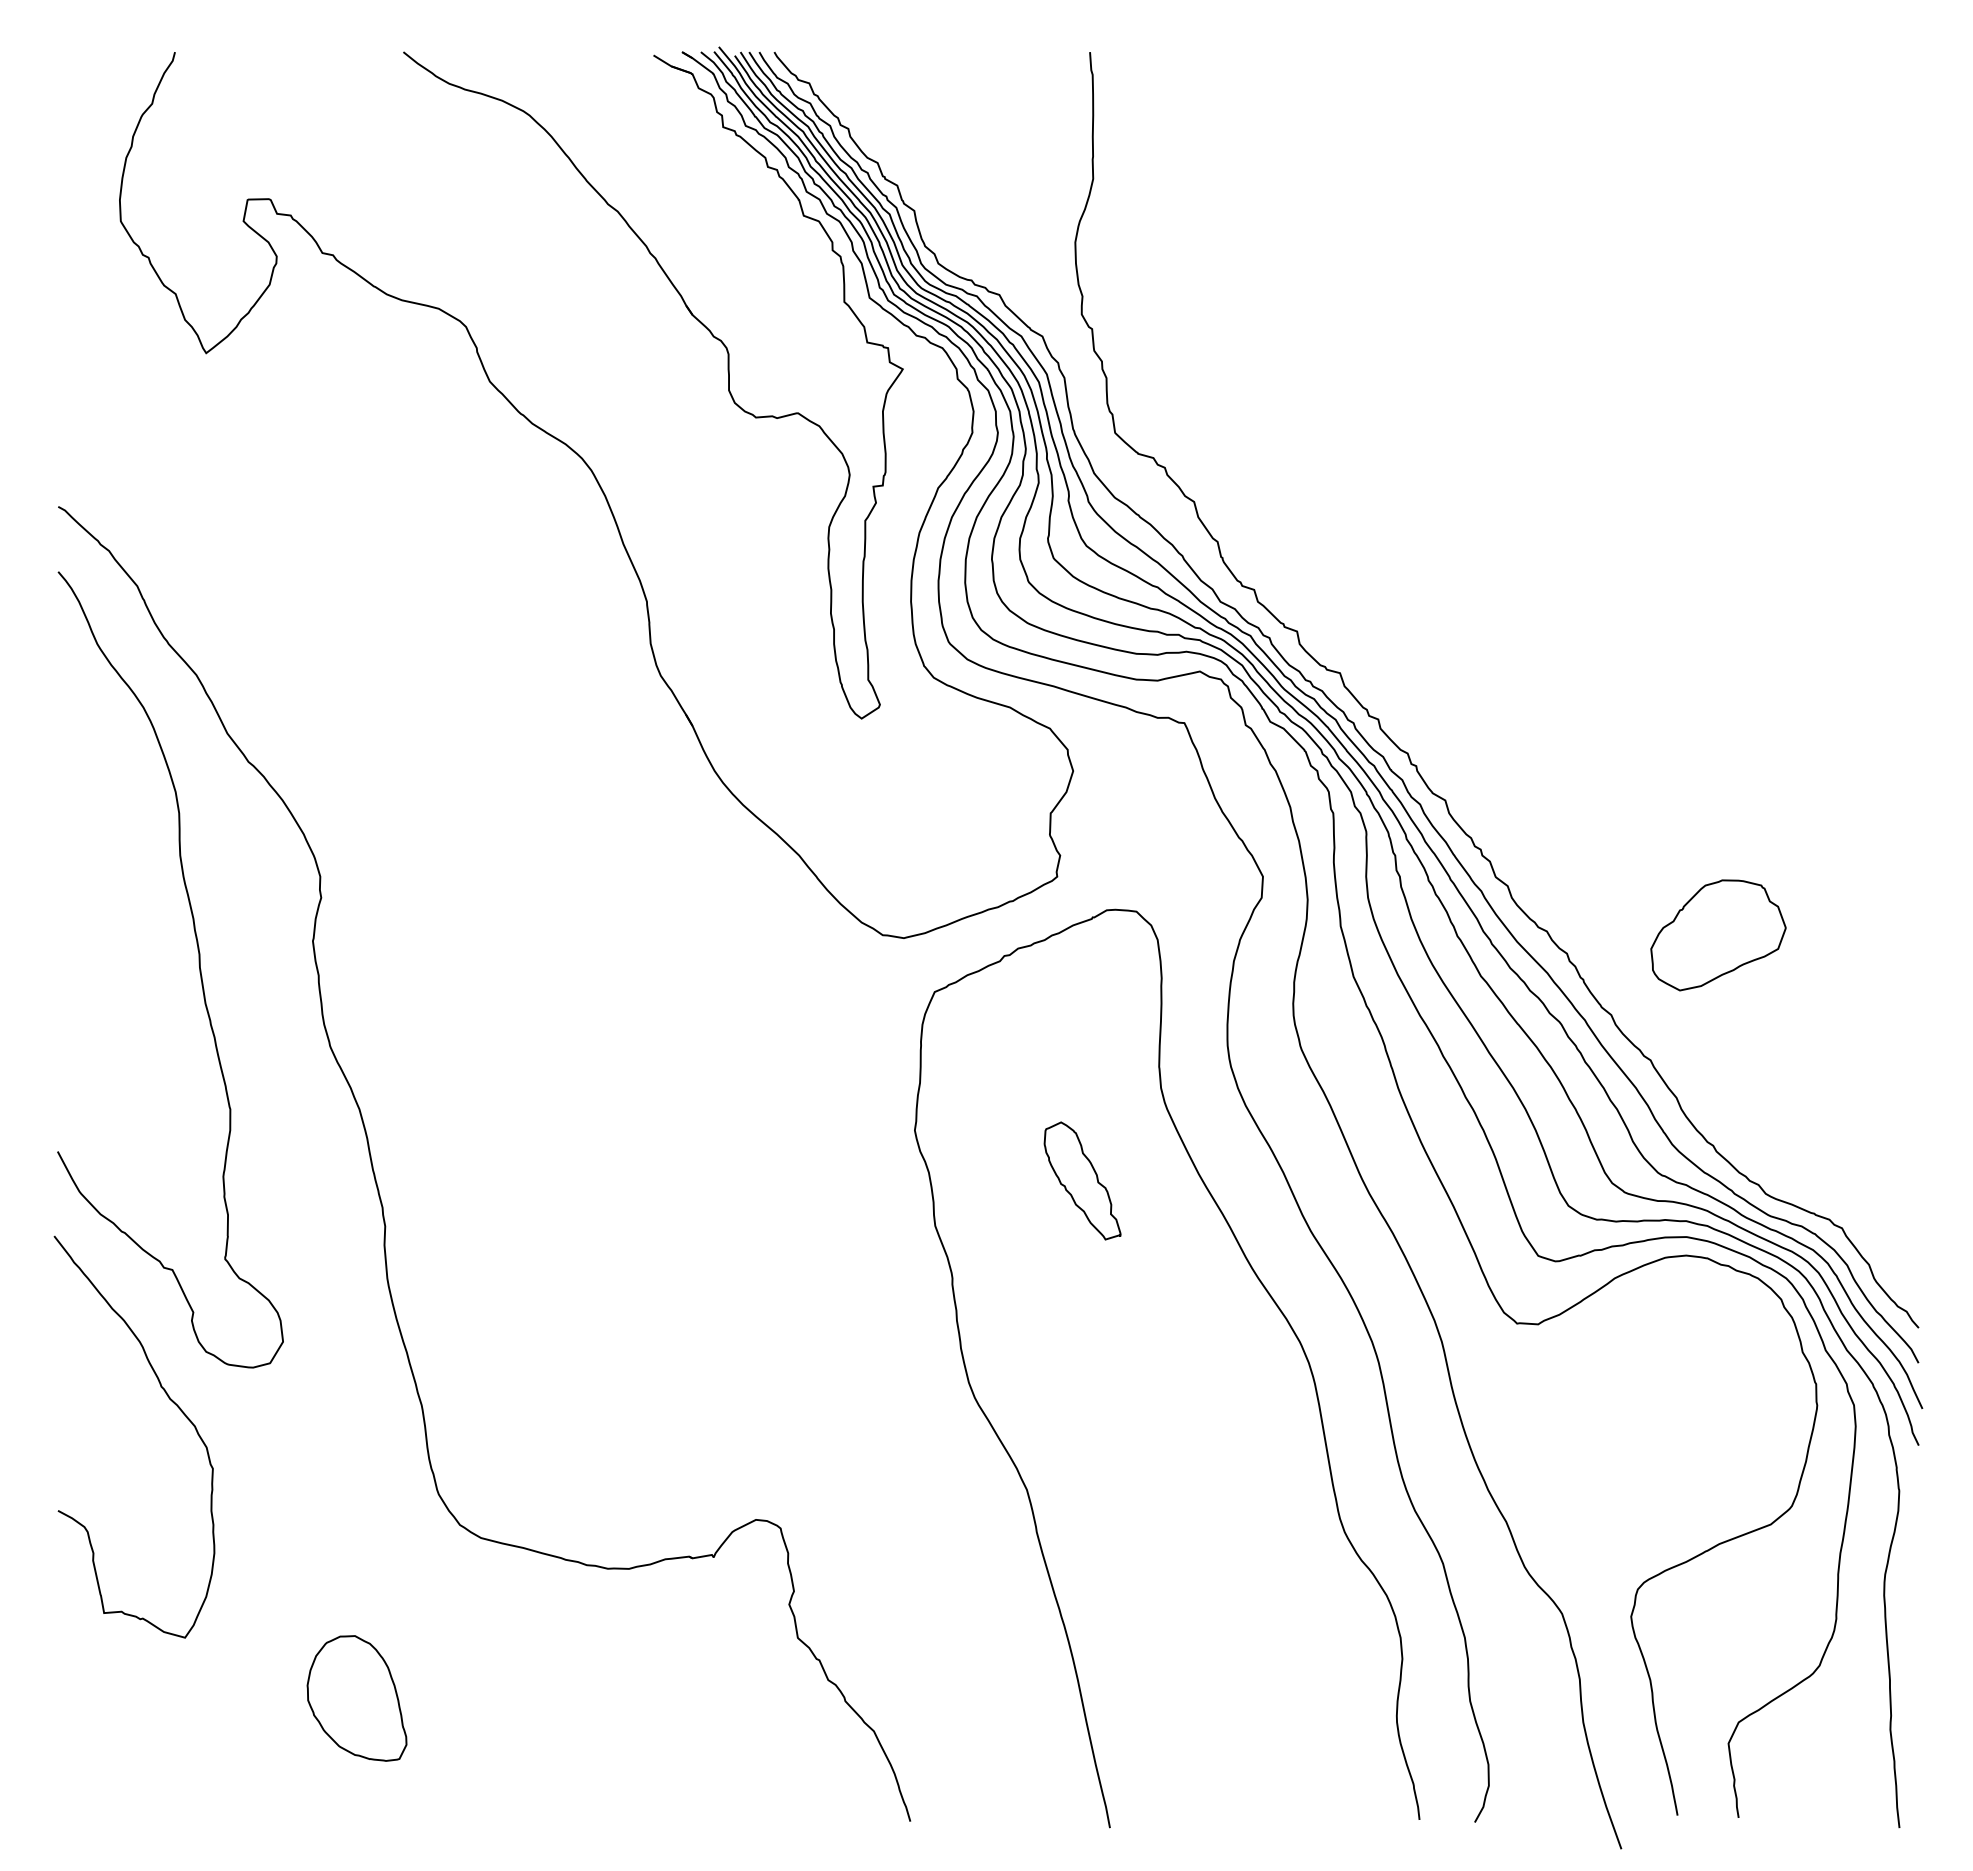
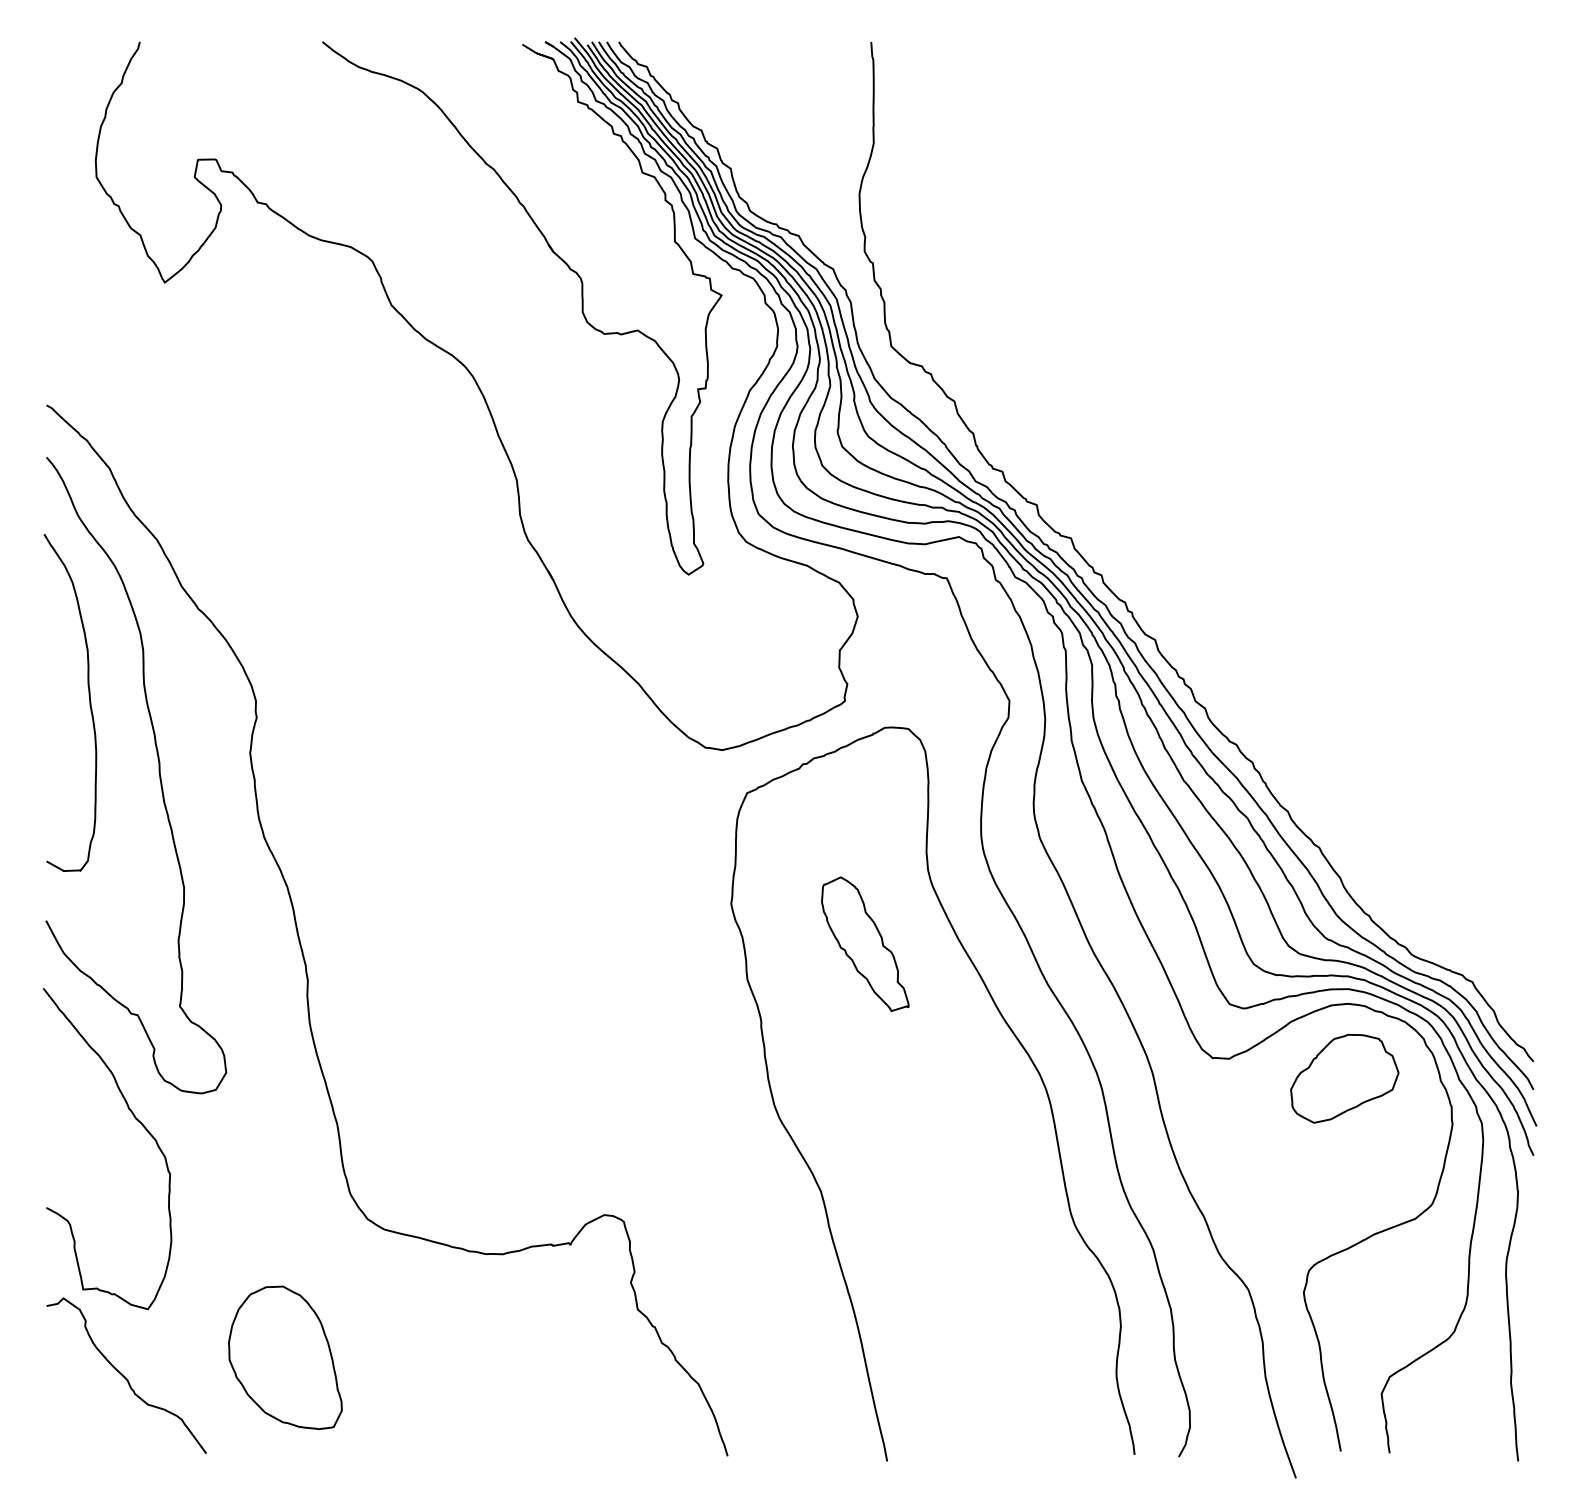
curve: (111, 876) -> (89, 700), added
part: (1718, 935) -> (1344, 1078), moved
part: (1082, 1180) -> (865, 943), size x1.43
part: (356, 1698) -> (284, 1357), size x1.43
curve: (156, 1722) -> (125, 1377), added

